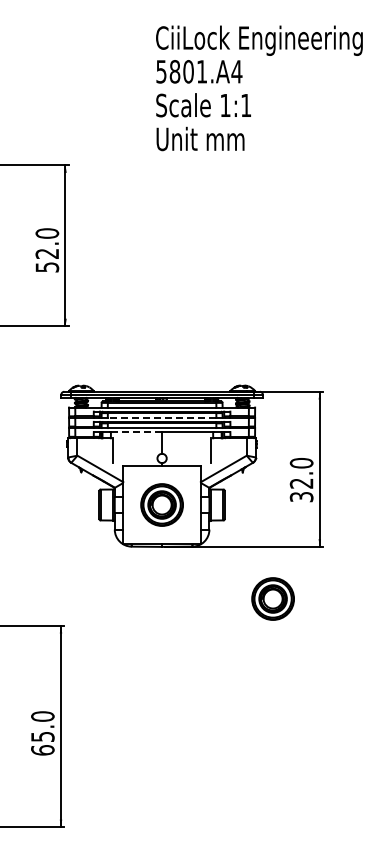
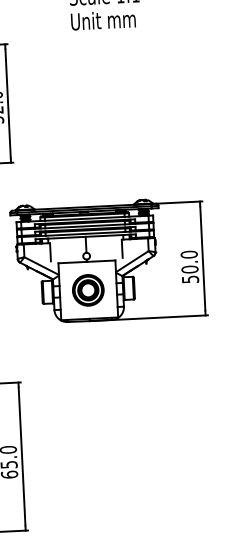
line: (161, 417) -> (84, 226), dashed -> solid
line: (136, 432) -> (66, 238), dashed -> solid
text: (301, 489) -> (190, 273), 32.0 -> 50.0
part: (272, 598) -> (172, 355), removed

